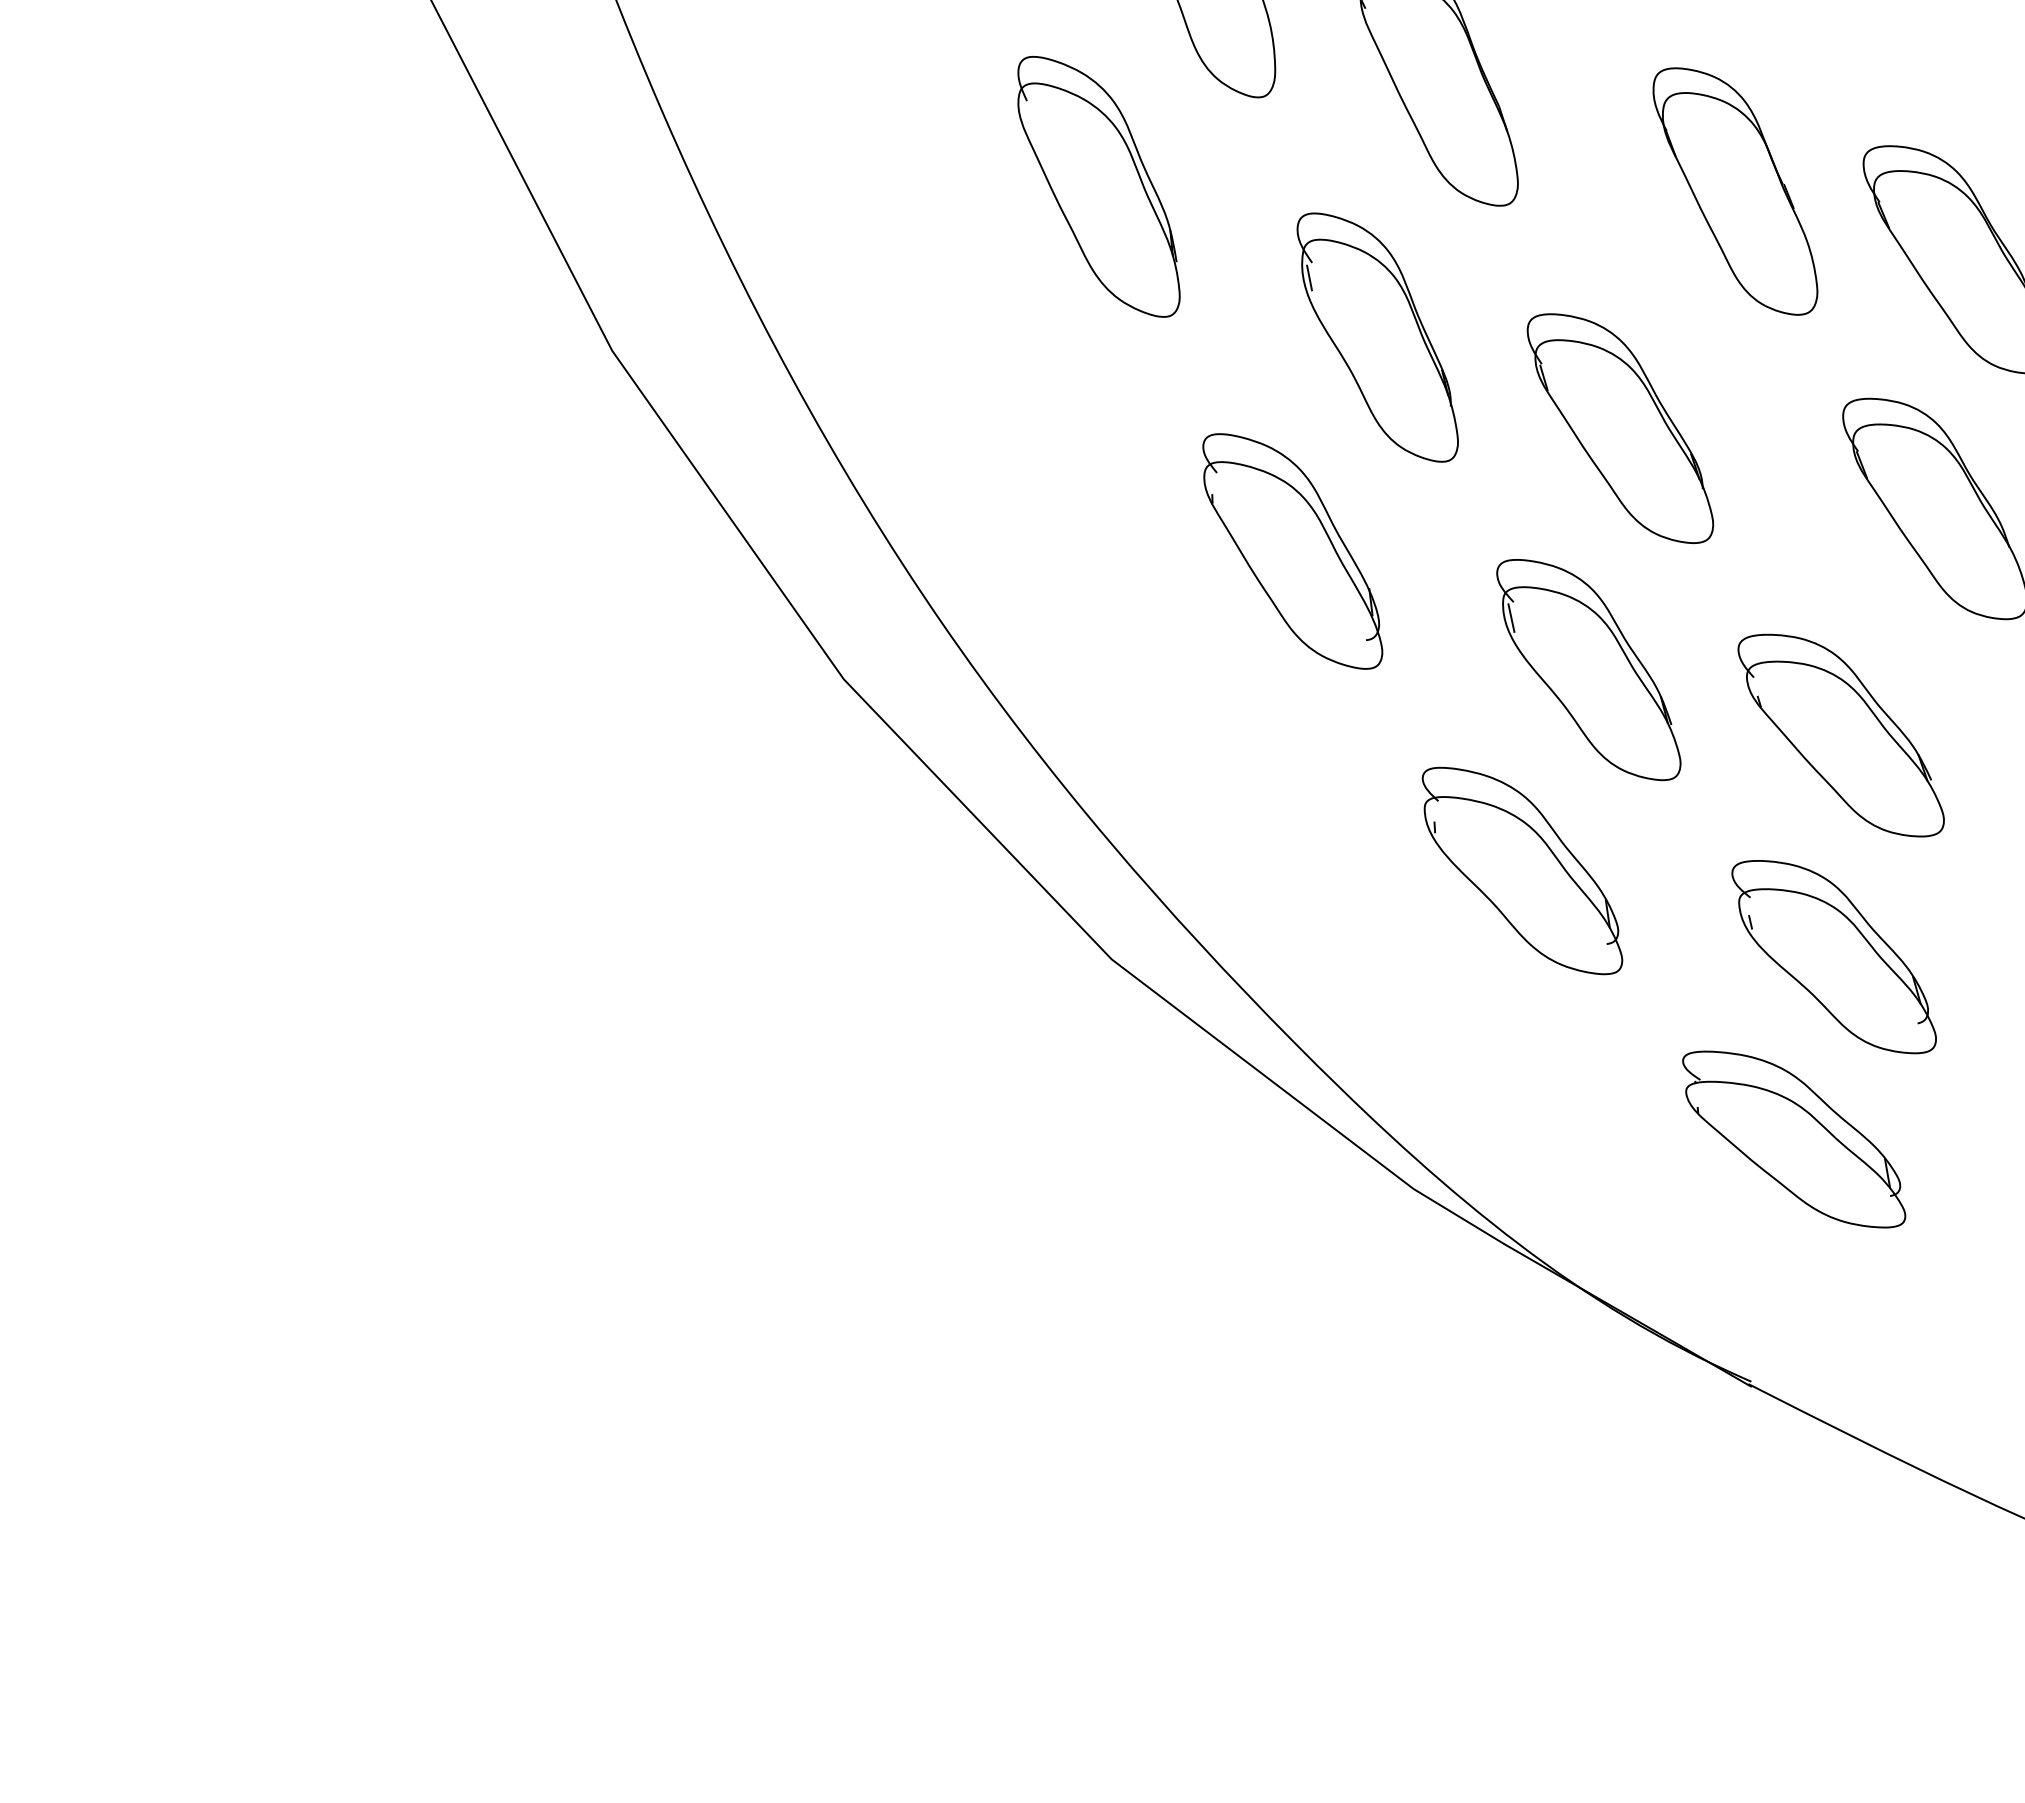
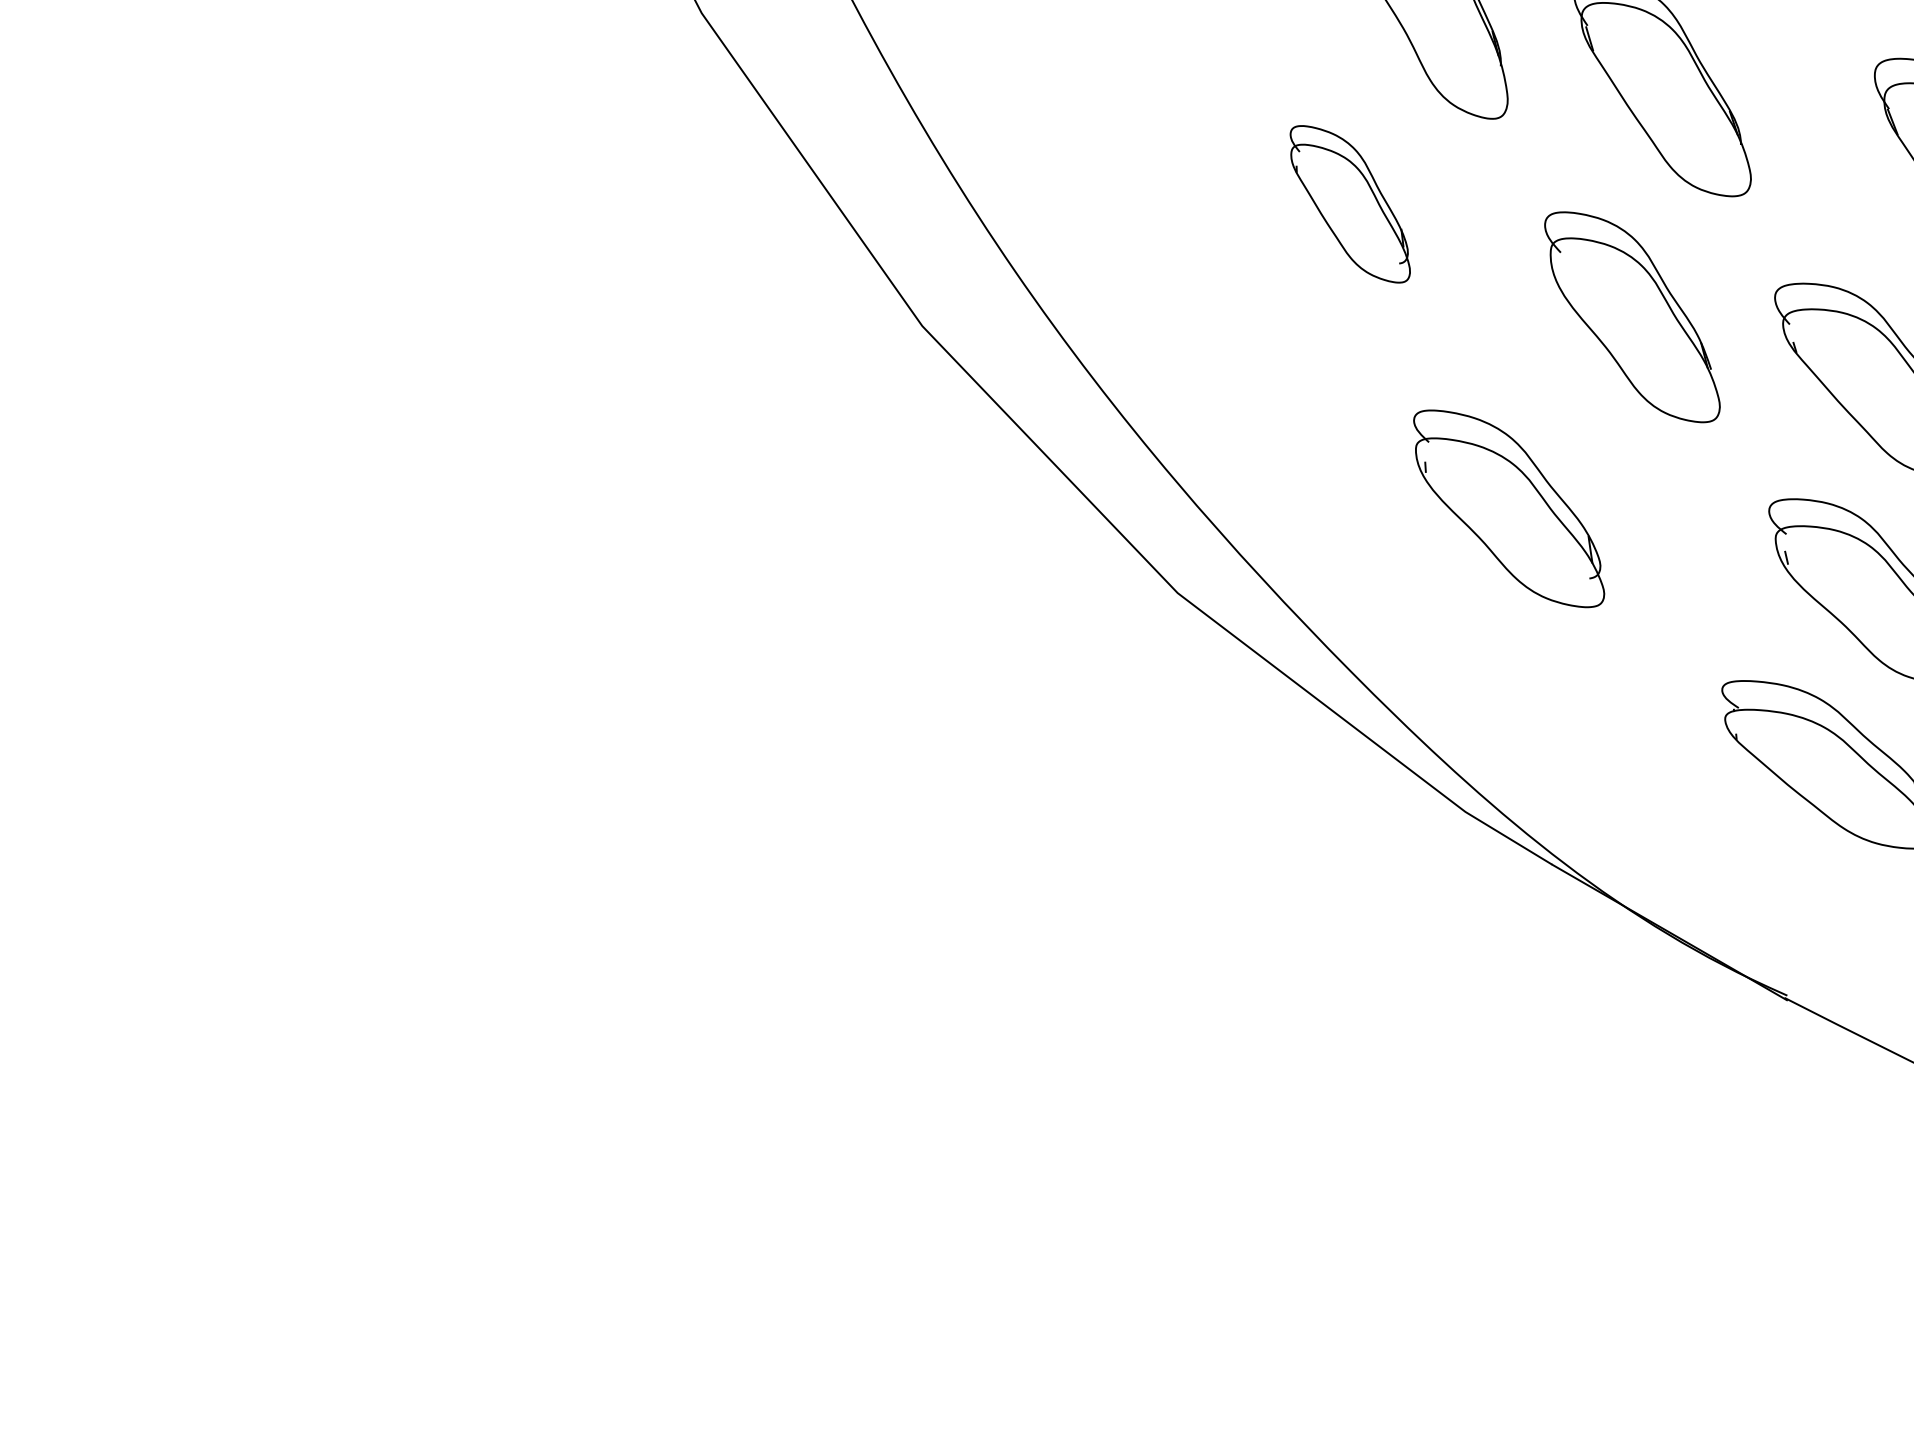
part: (1292, 551) -> (1349, 204), size x0.7
line: (1511, 617) -> (1558, 267), removed
part: (1522, 870) -> (1509, 508), moved

